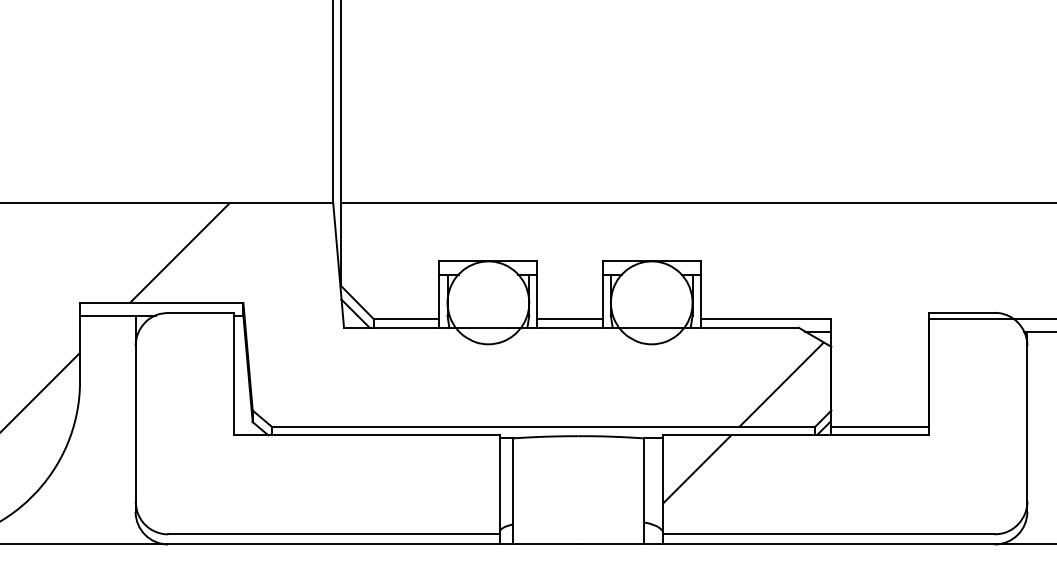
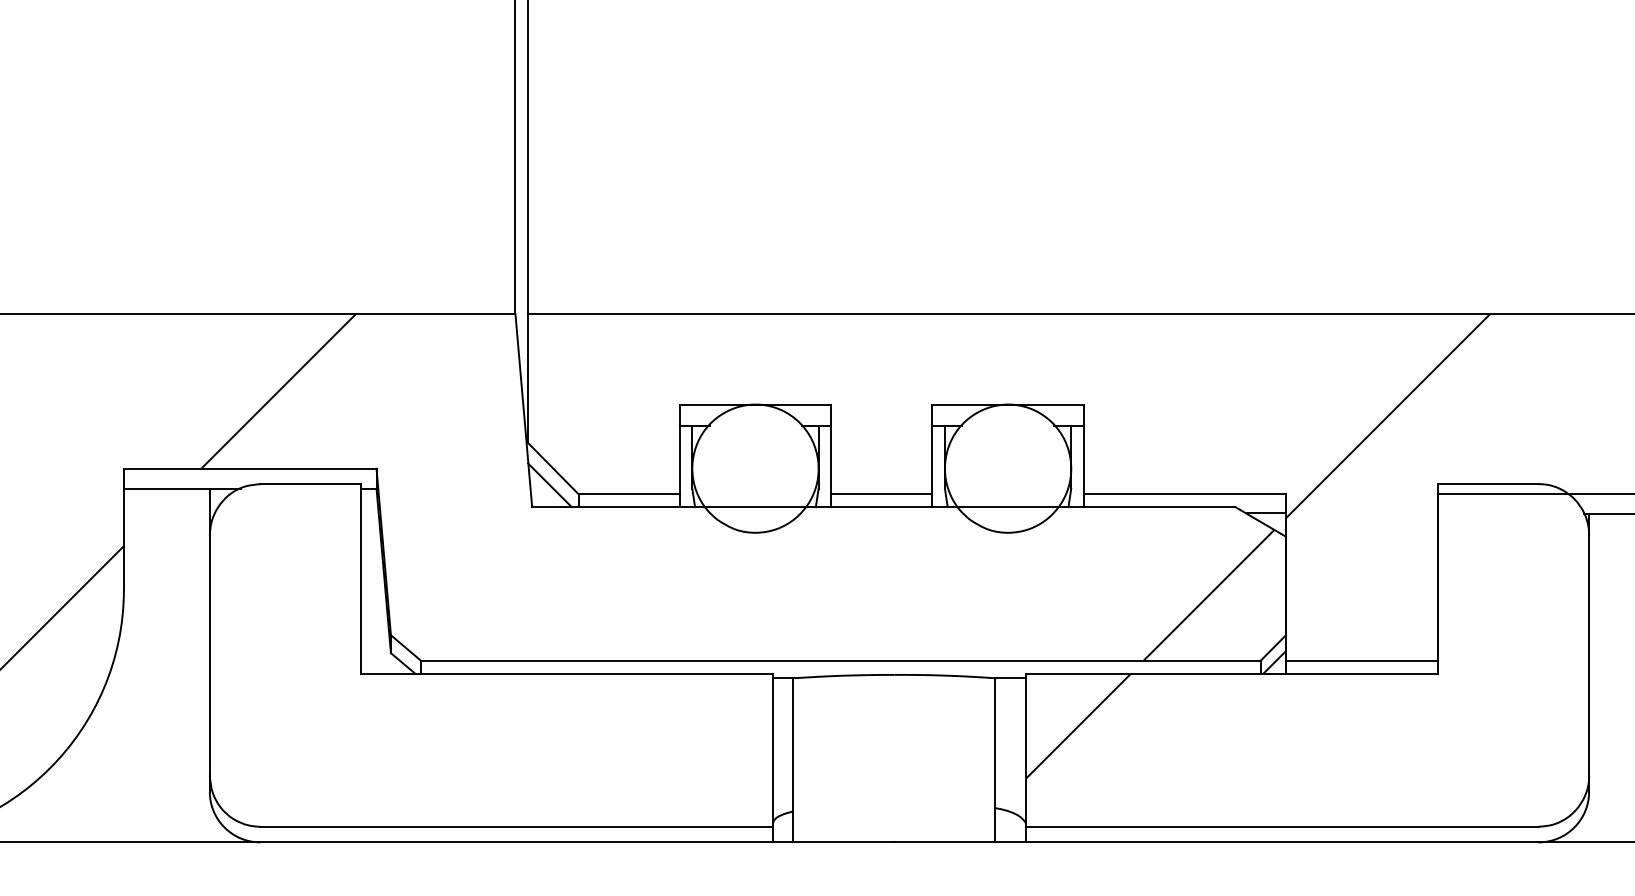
hatch: (897, 268) -> (1388, 415), added

